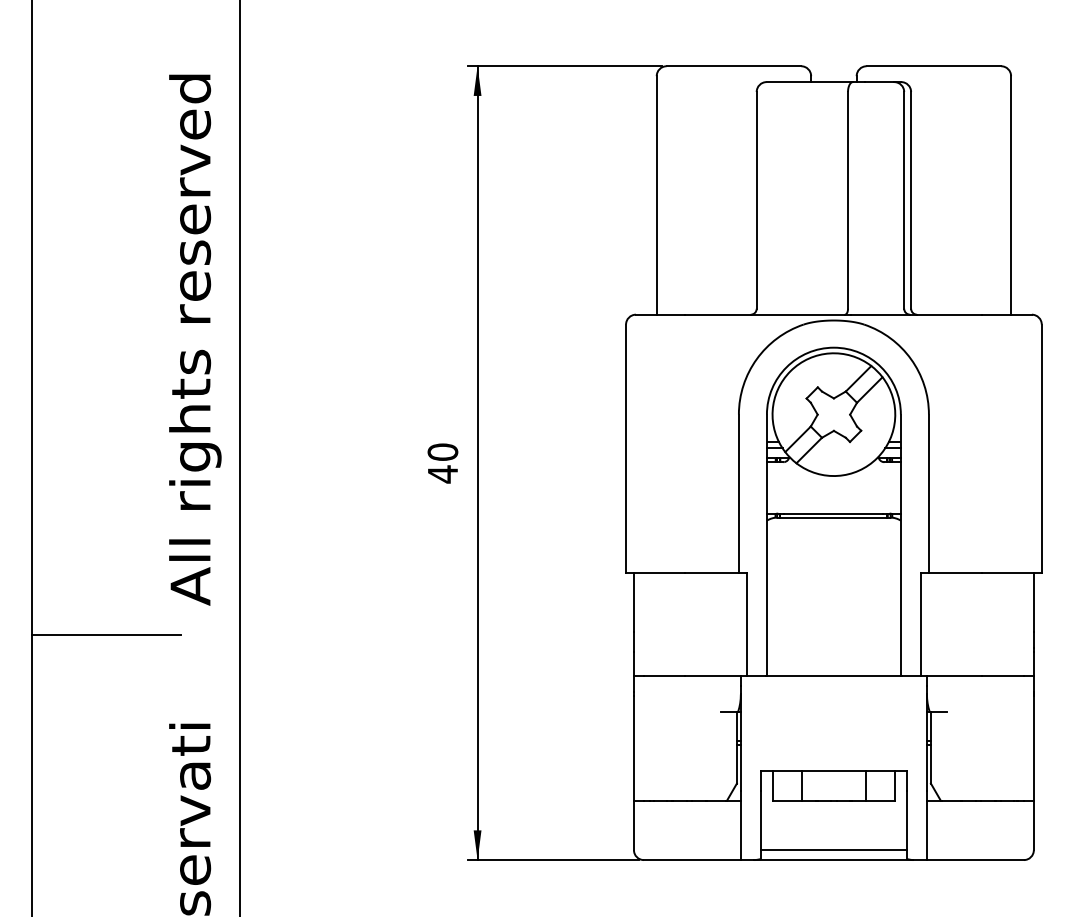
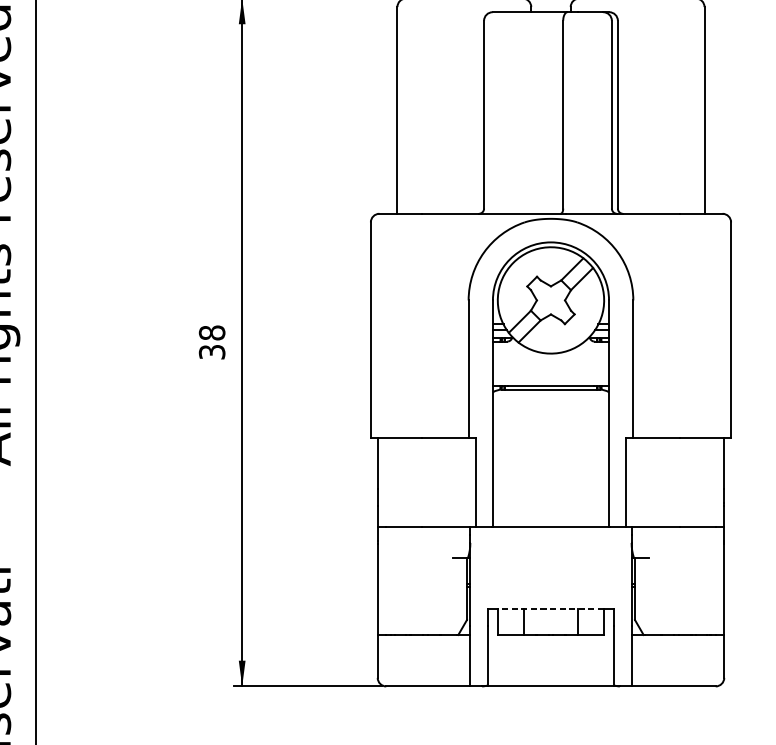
text: (442, 463) -> (211, 342), 40 -> 38
line: (833, 771) -> (550, 609), solid -> dashed
line: (833, 850) -> (550, 678), removed

